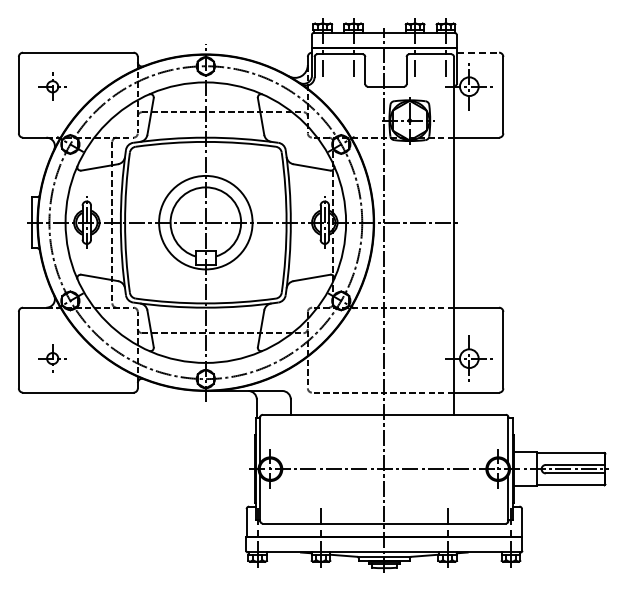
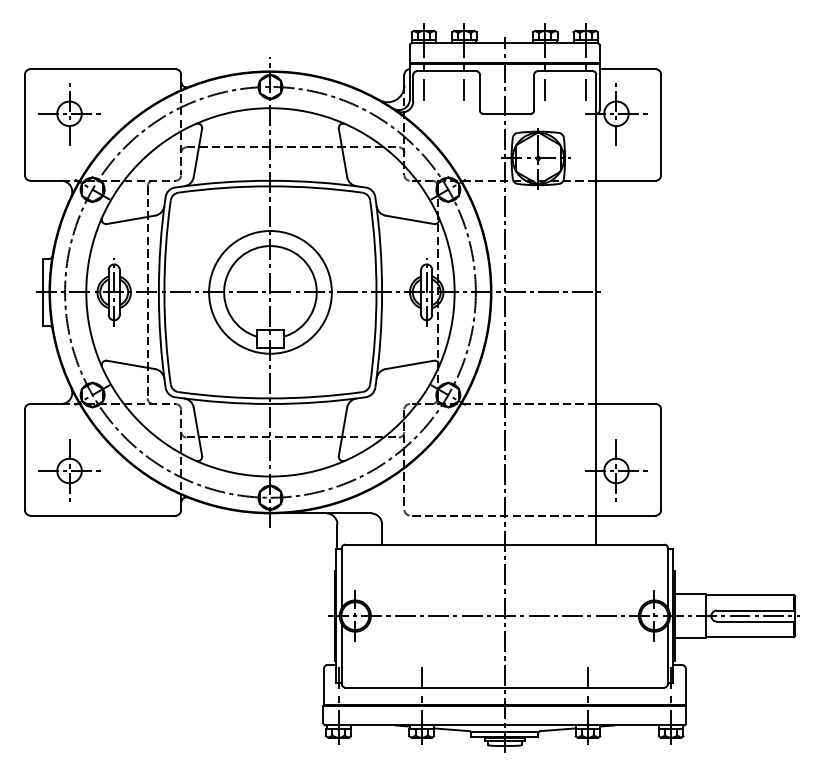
line: (478, 52) -> (628, 68), dashed -> solid
part: (52, 86) -> (69, 113), size x1.67
part: (52, 358) -> (69, 470), size x1.67

